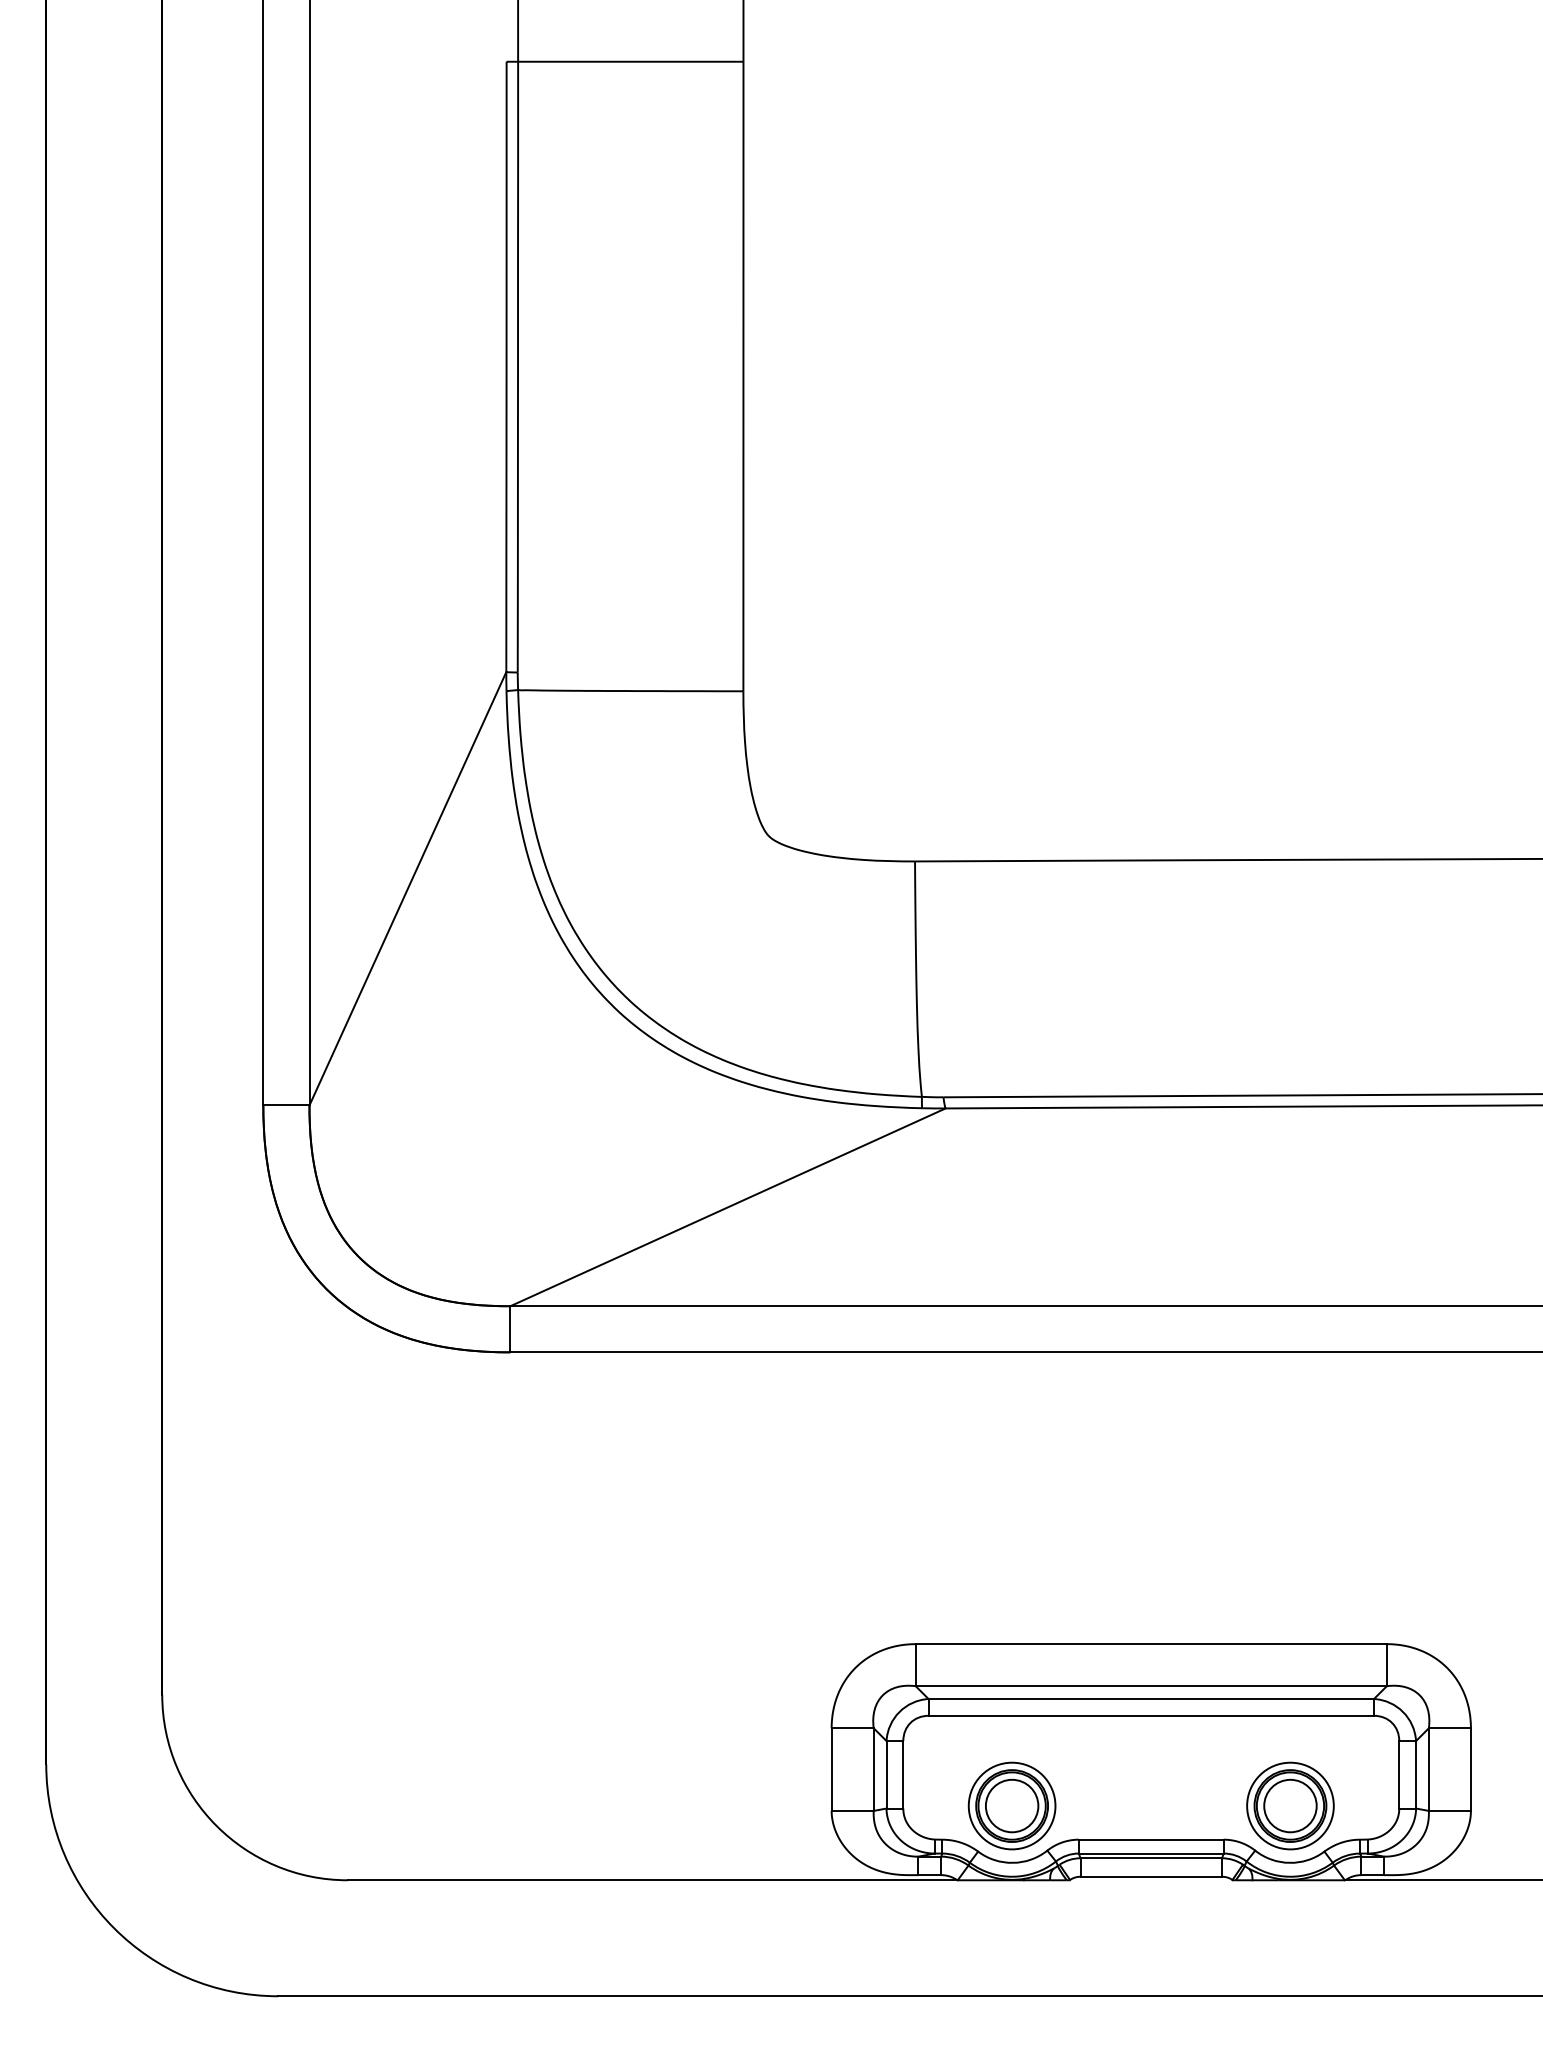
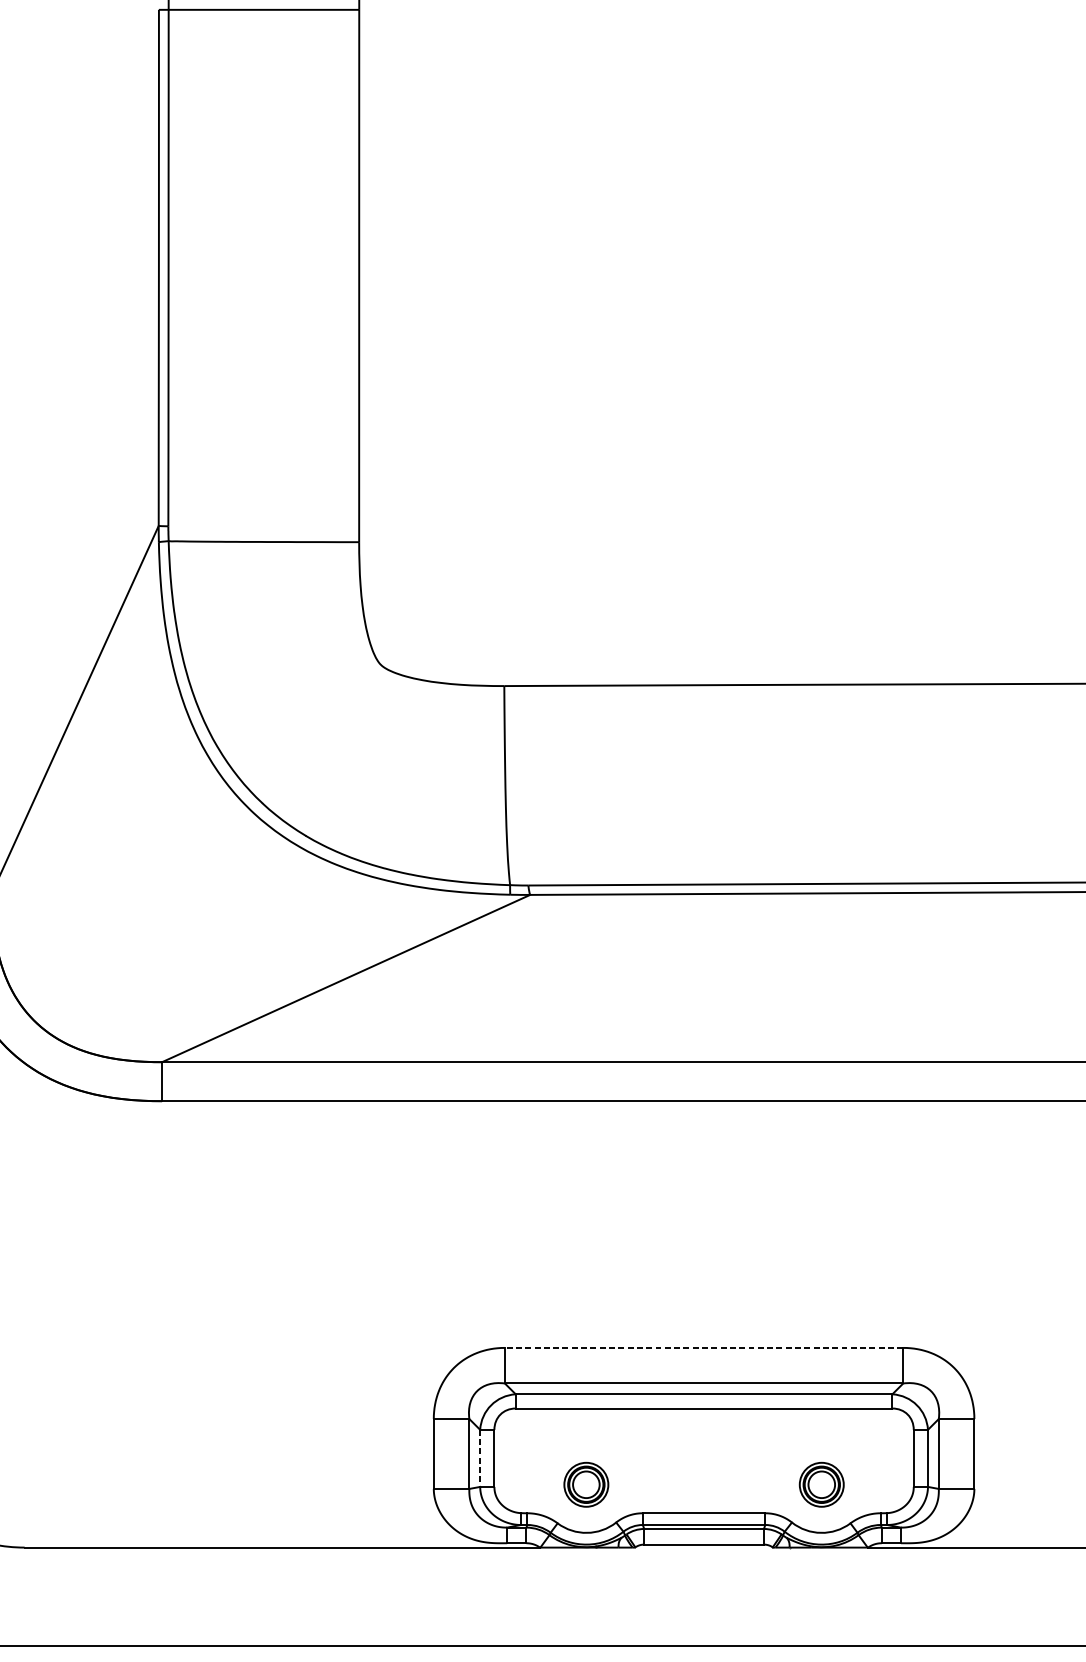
line: (1151, 1644) -> (704, 1348), solid -> dashed
line: (886, 1774) -> (480, 1458), solid -> dashed
part: (1011, 1805) -> (585, 1484), size x0.6
part: (1290, 1805) -> (821, 1484), size x0.6

